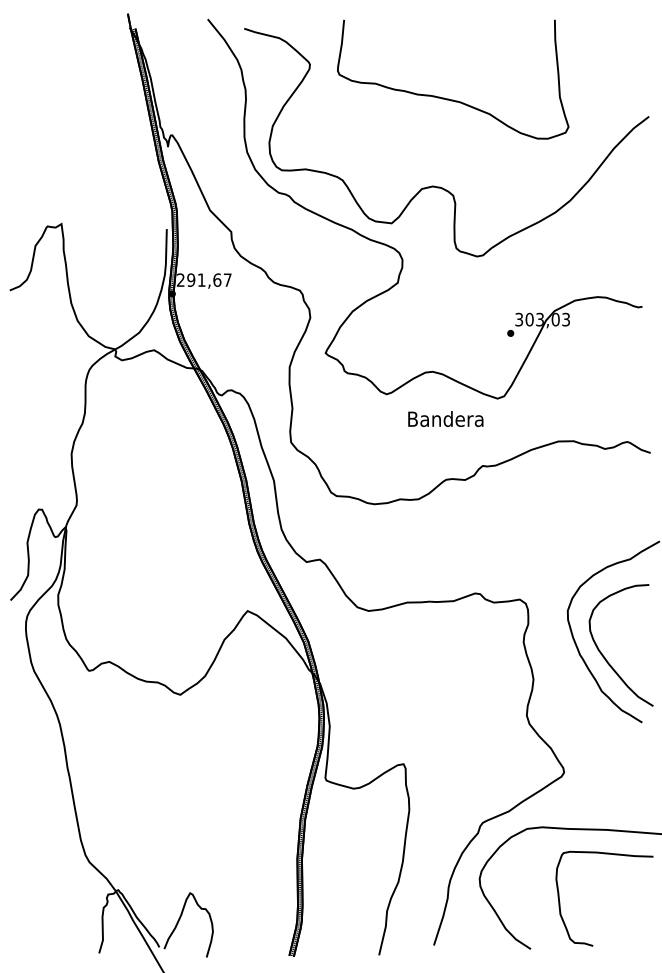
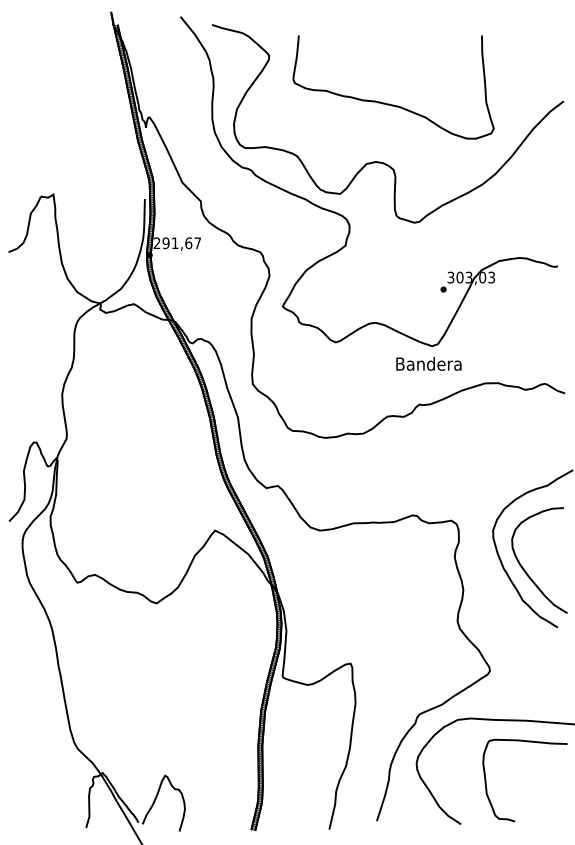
part: (448, 98) -> (389, 103), moved
text: (445, 418) -> (428, 363), moved

